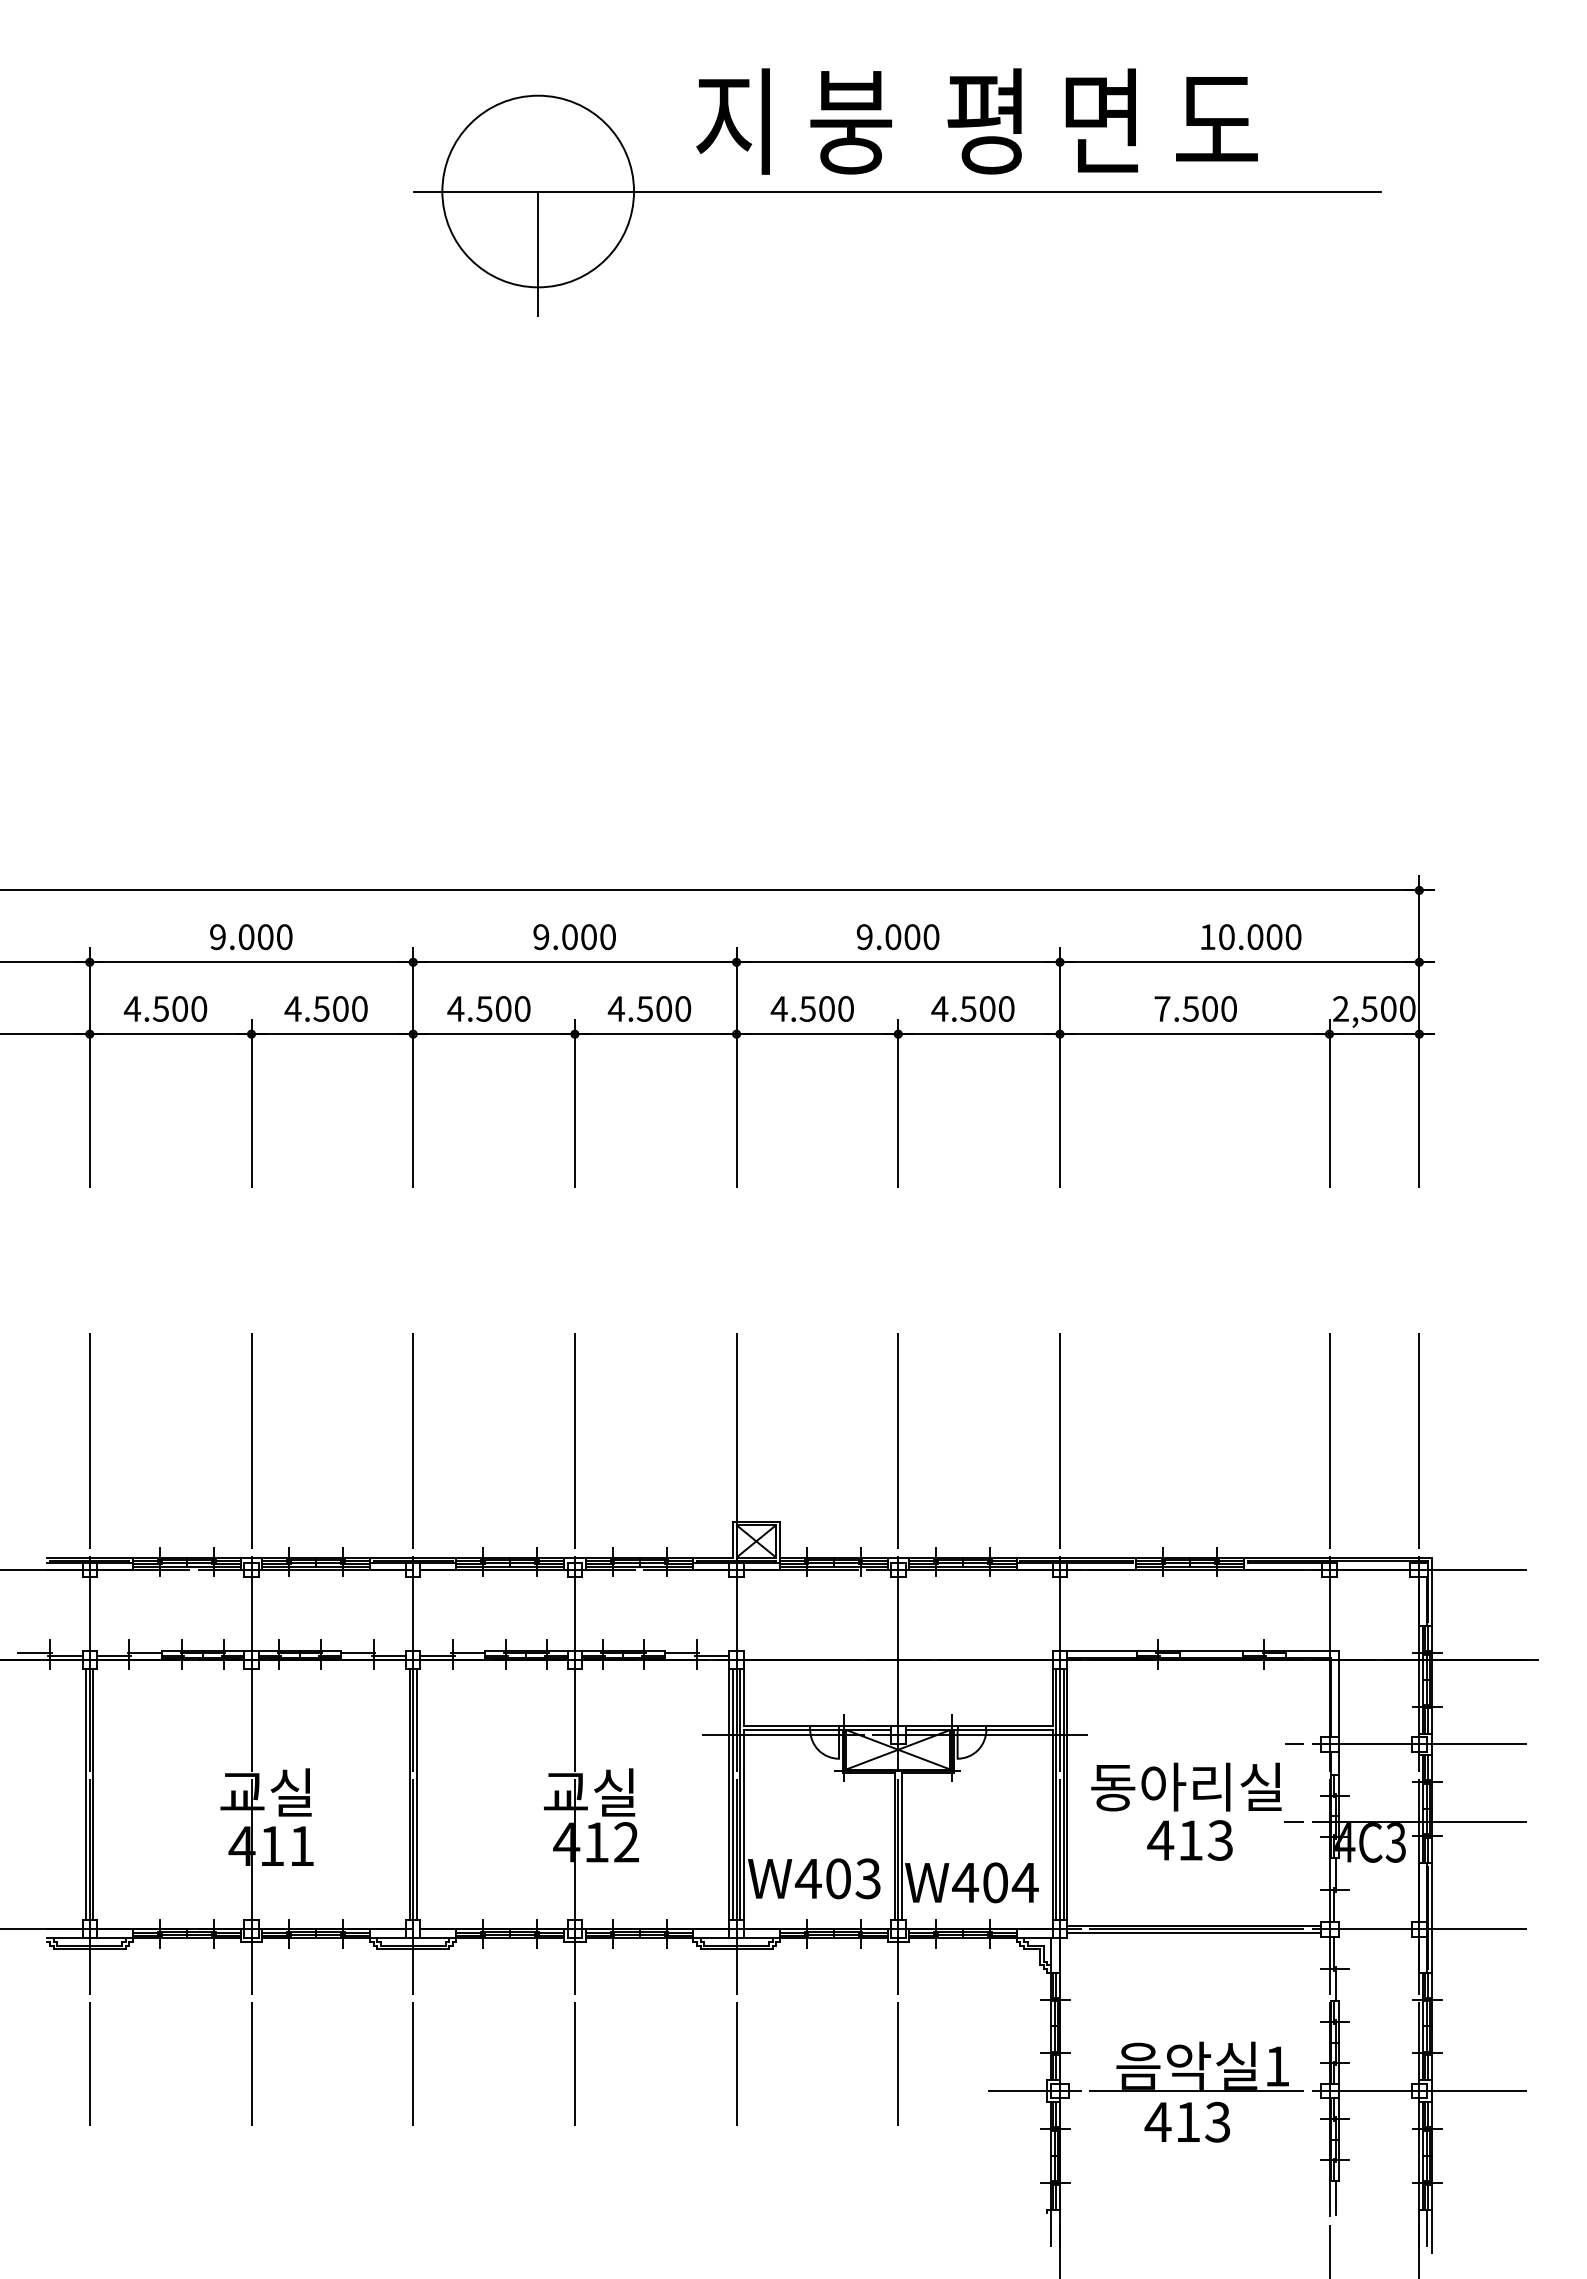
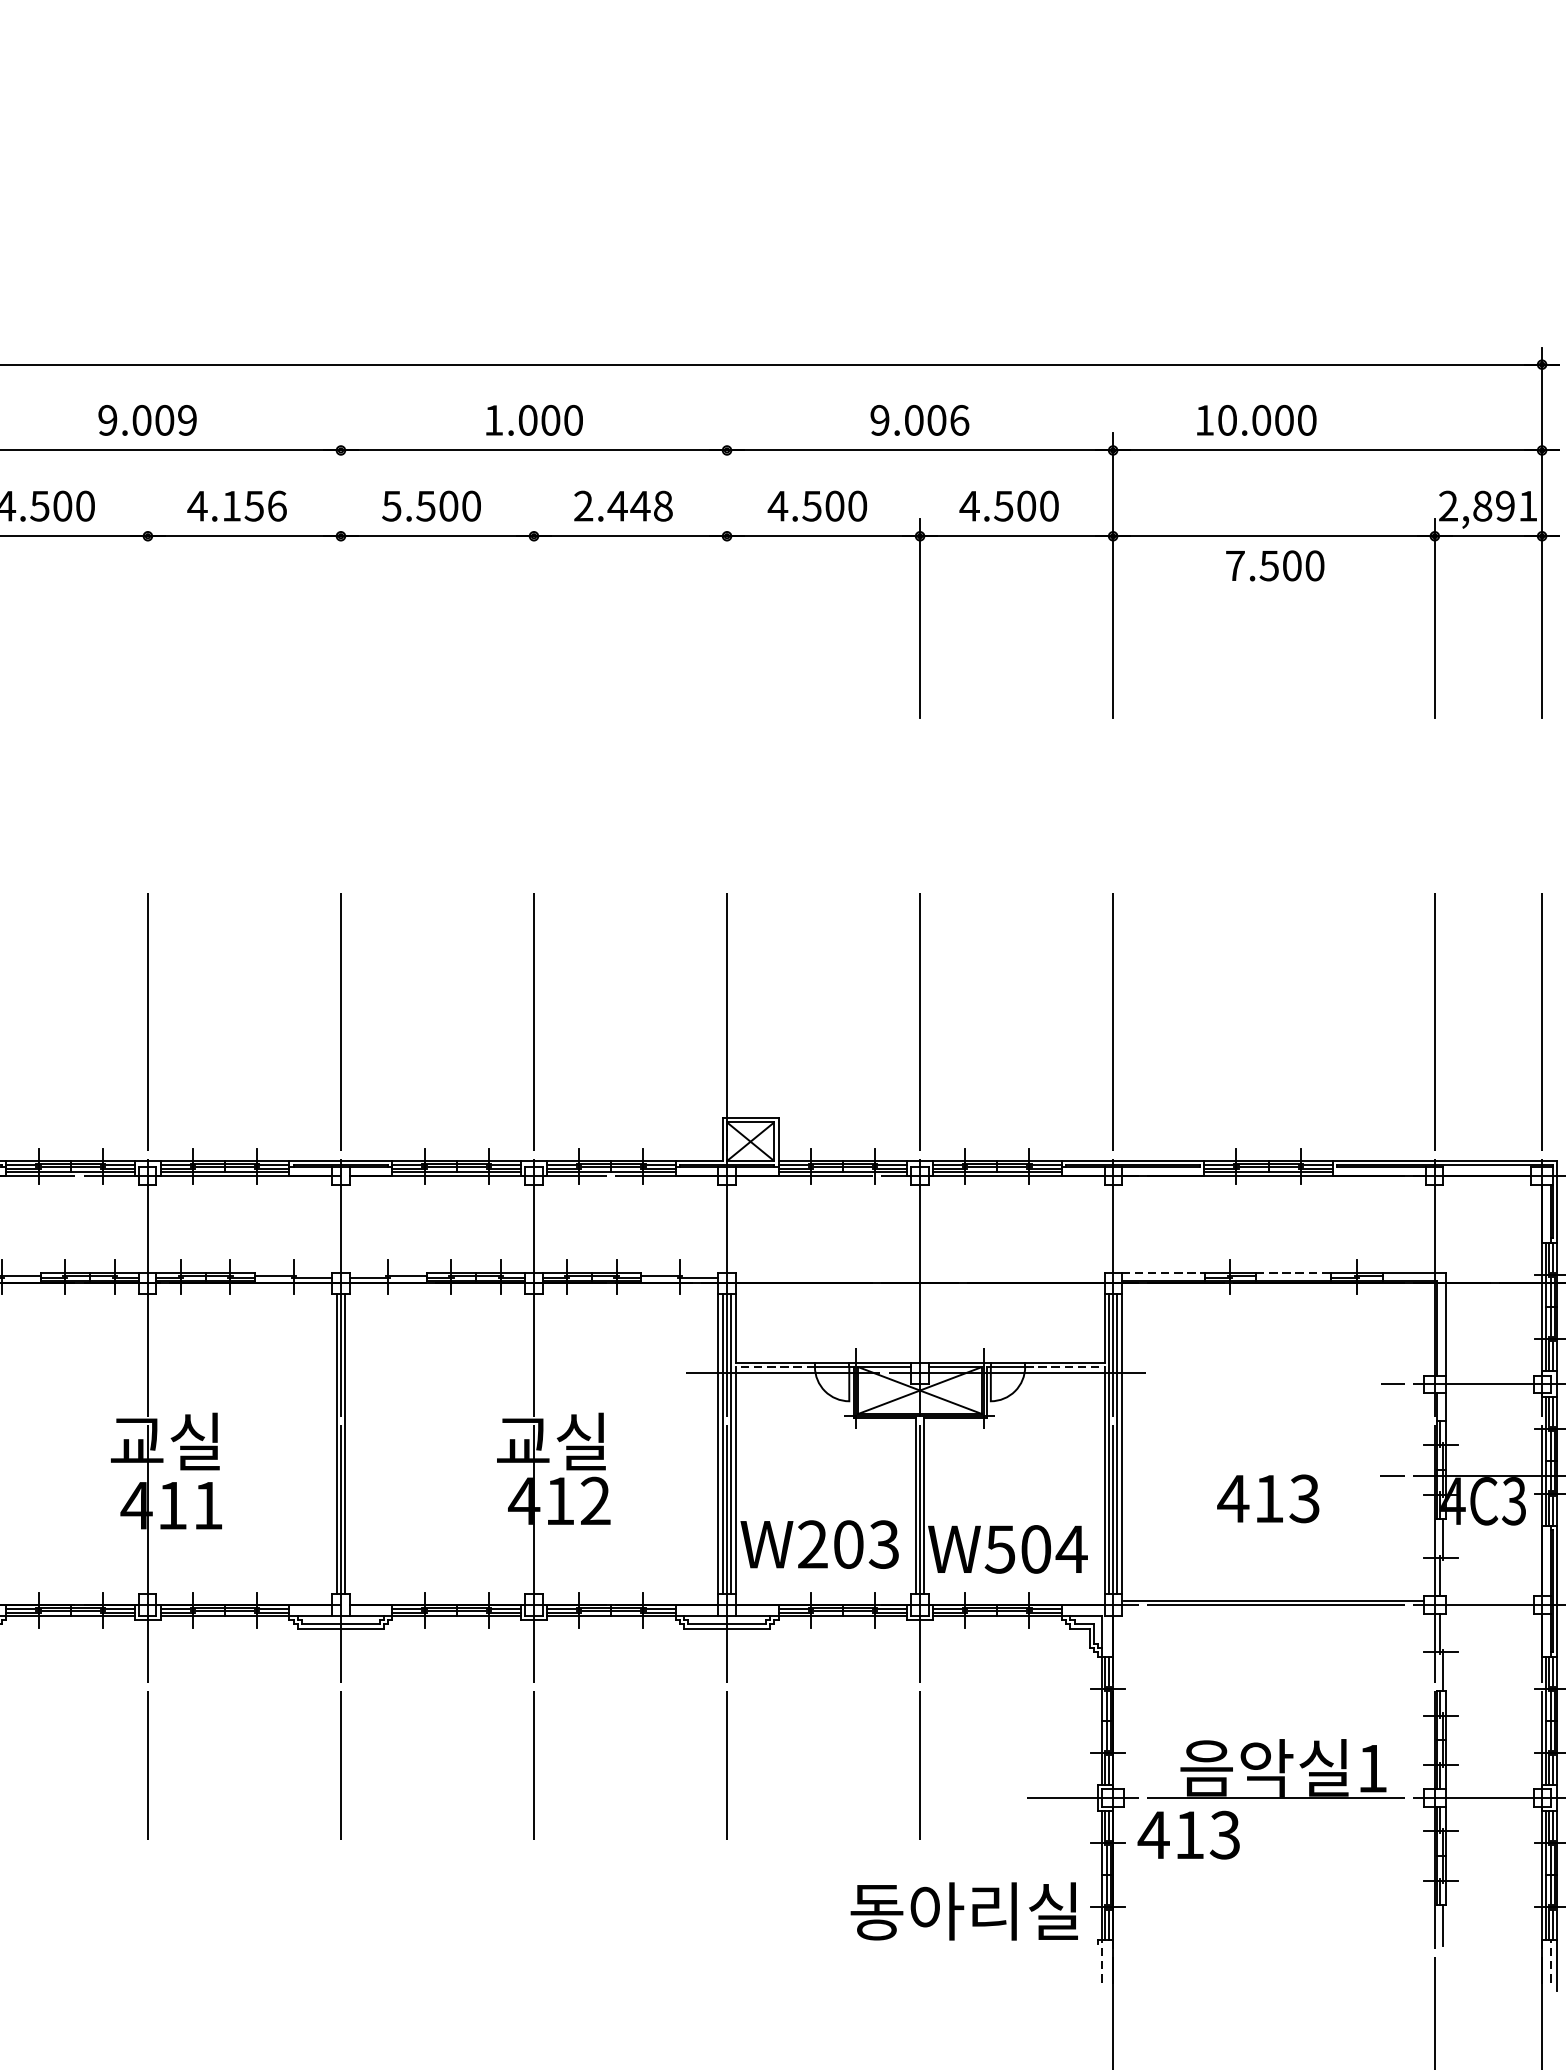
text: (931, 936) -> (959, 419), 9.000 -> 9.006
text: (284, 937) -> (187, 420), 9.000 -> 9.009
text: (541, 937) -> (494, 420), 9.000 -> 1.000
text: (1251, 937) -> (1256, 420), moved
text: (340, 1008) -> (254, 505), 4.500 -> 4.156
text: (455, 1008) -> (391, 505), 4.500 -> 5.500
text: (649, 1008) -> (623, 505), 4.500 -> 2.448
text: (1195, 1008) -> (1274, 565), moved
text: (1388, 1008) -> (1505, 505), 2,500 -> 2,891
line: (413, 1066) -> (341, 574), removed
line: (736, 1066) -> (726, 574), removed
line: (251, 1102) -> (147, 617), removed
line: (574, 1102) -> (533, 617), removed
line: (1101, 1650) -> (1162, 1272), solid -> dashed
line: (1211, 1650) -> (1293, 1272), solid -> dashed
line: (776, 1730) -> (774, 1367), solid -> dashed
line: (1020, 1730) -> (1065, 1367), solid -> dashed
text: (1186, 1786) -> (964, 1910), moved
text: (807, 1878) -> (811, 1544), W403 -> W203
text: (965, 1883) -> (1000, 1550), W404 -> W504
line: (1194, 1933) -> (1273, 1609), removed
text: (1187, 2121) -> (1188, 1834), moved
line: (1051, 2227) -> (1102, 1960), solid -> dashed
line: (1426, 2227) -> (1550, 1960), solid -> dashed

